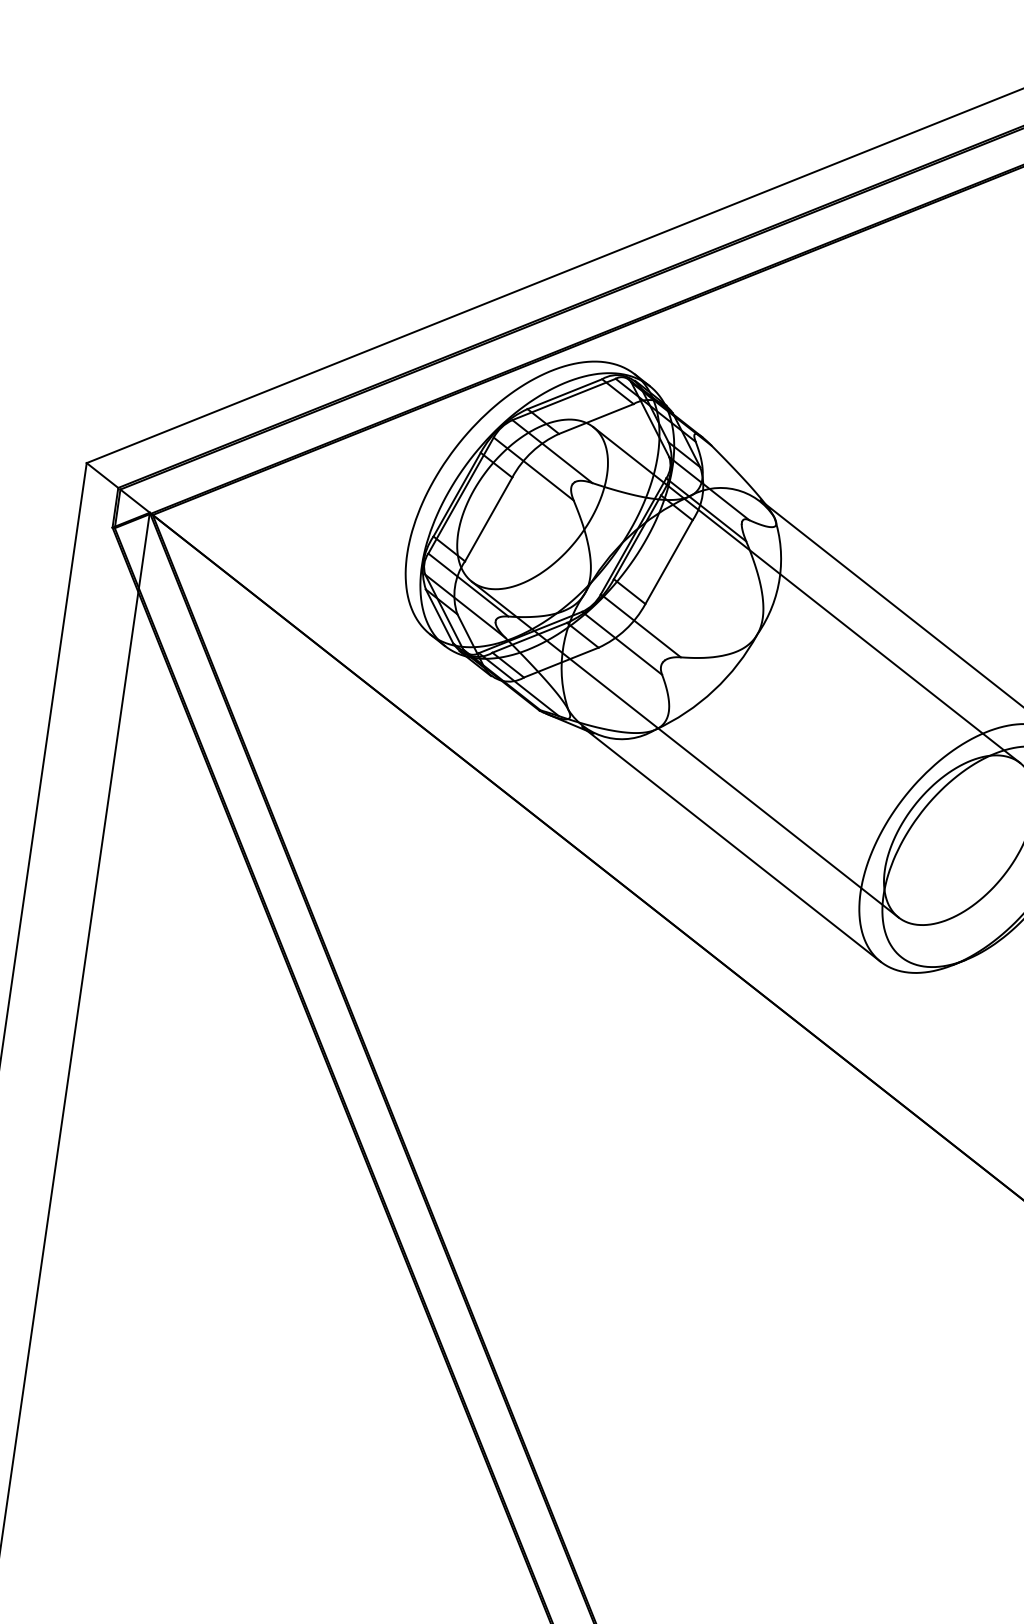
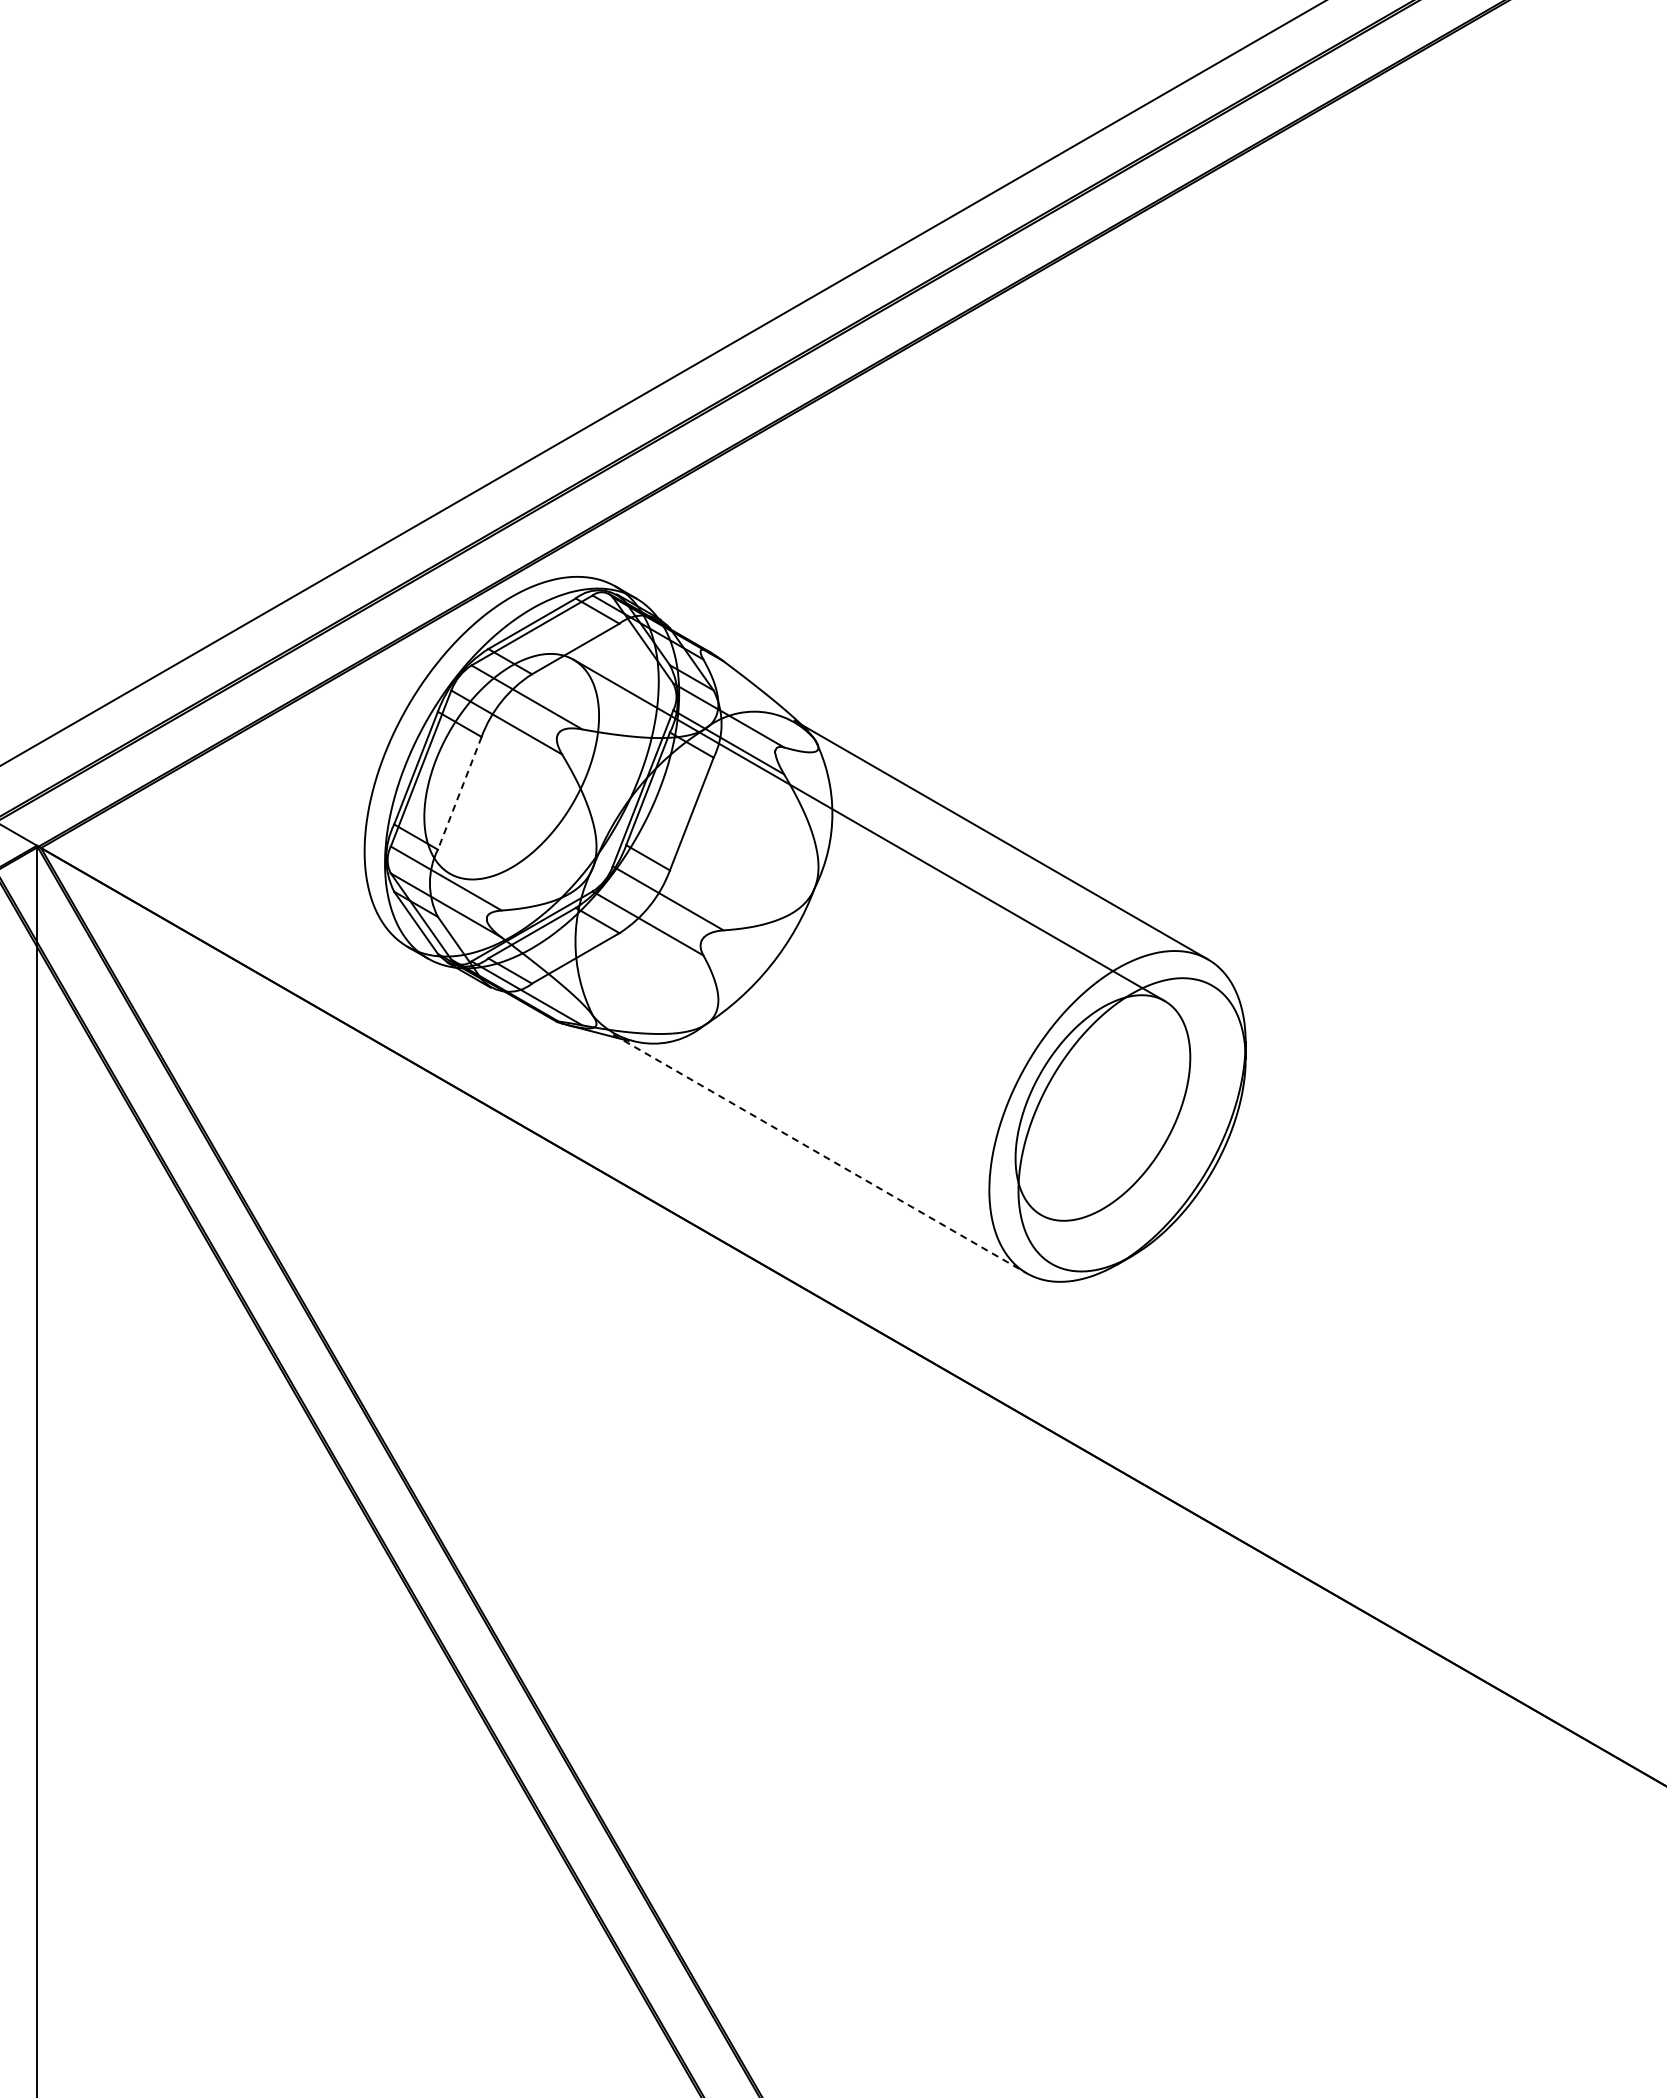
line: (488, 519) -> (459, 793), solid -> dashed
line: (685, 749) -> (745, 1044), removed
line: (731, 844) -> (820, 1154), solid -> dashed

